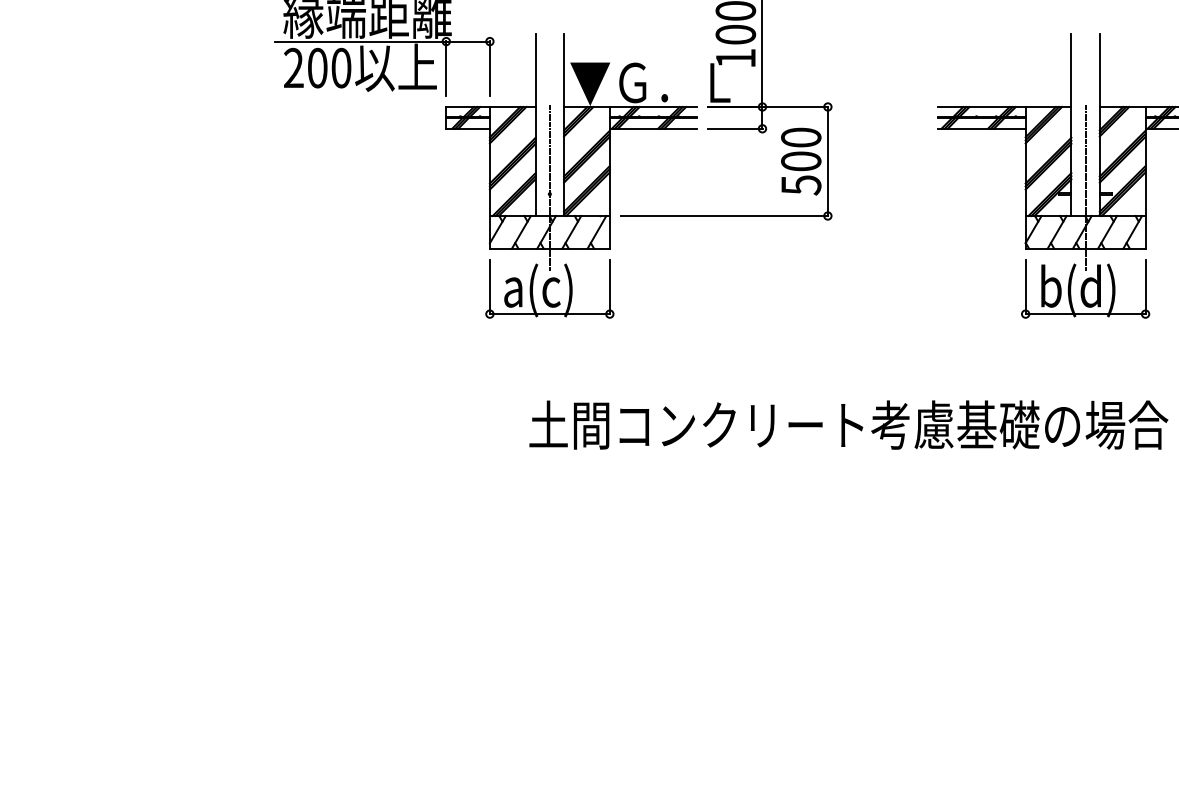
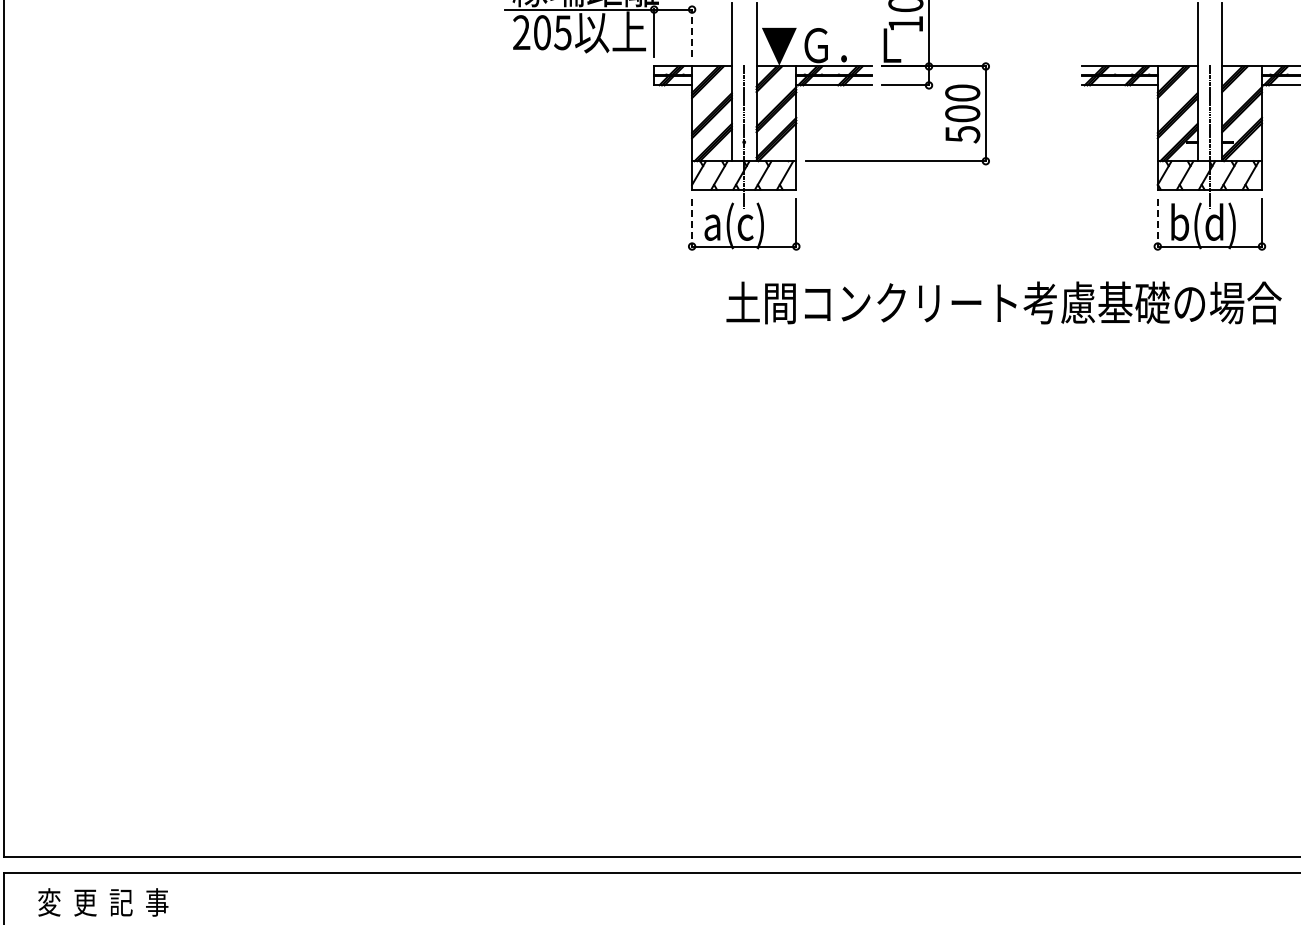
text: (340, 67) -> (562, 32), 200 -> 205
line: (490, 69) -> (692, 33), solid -> dashed
line: (490, 286) -> (692, 222), solid -> dashed
line: (1025, 286) -> (1157, 222), solid -> dashed
text: (848, 424) -> (1003, 302), moved

